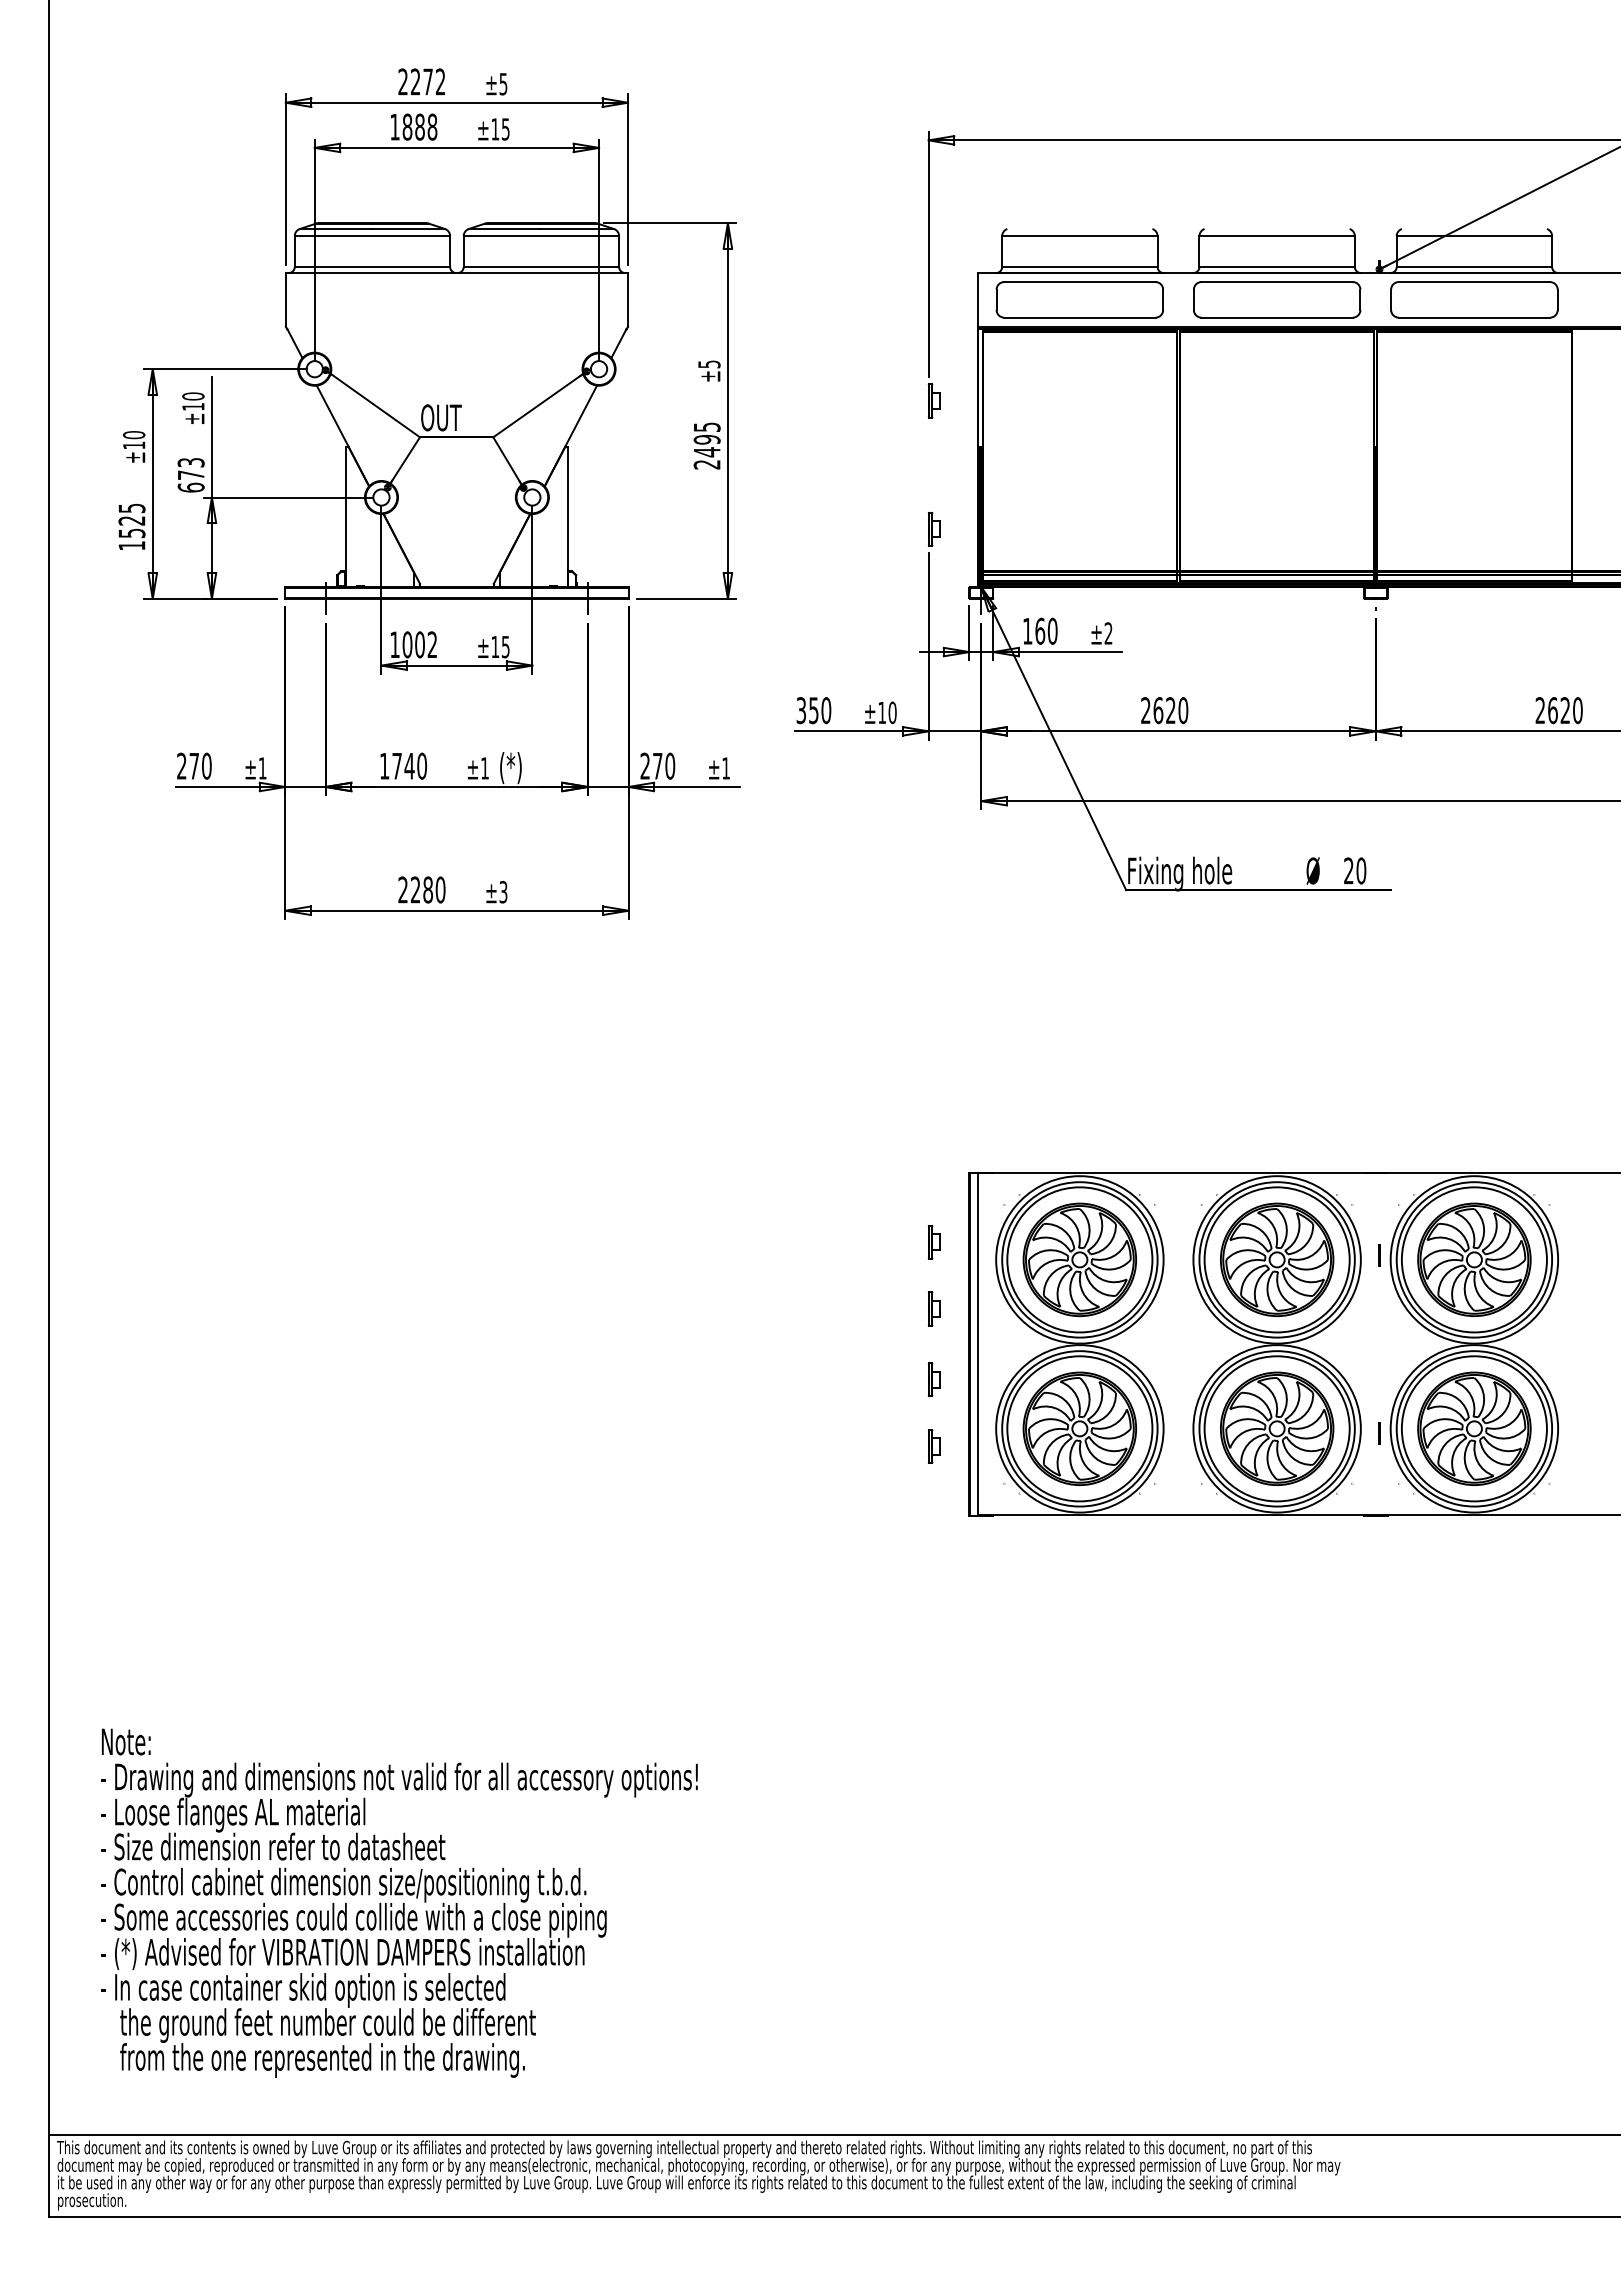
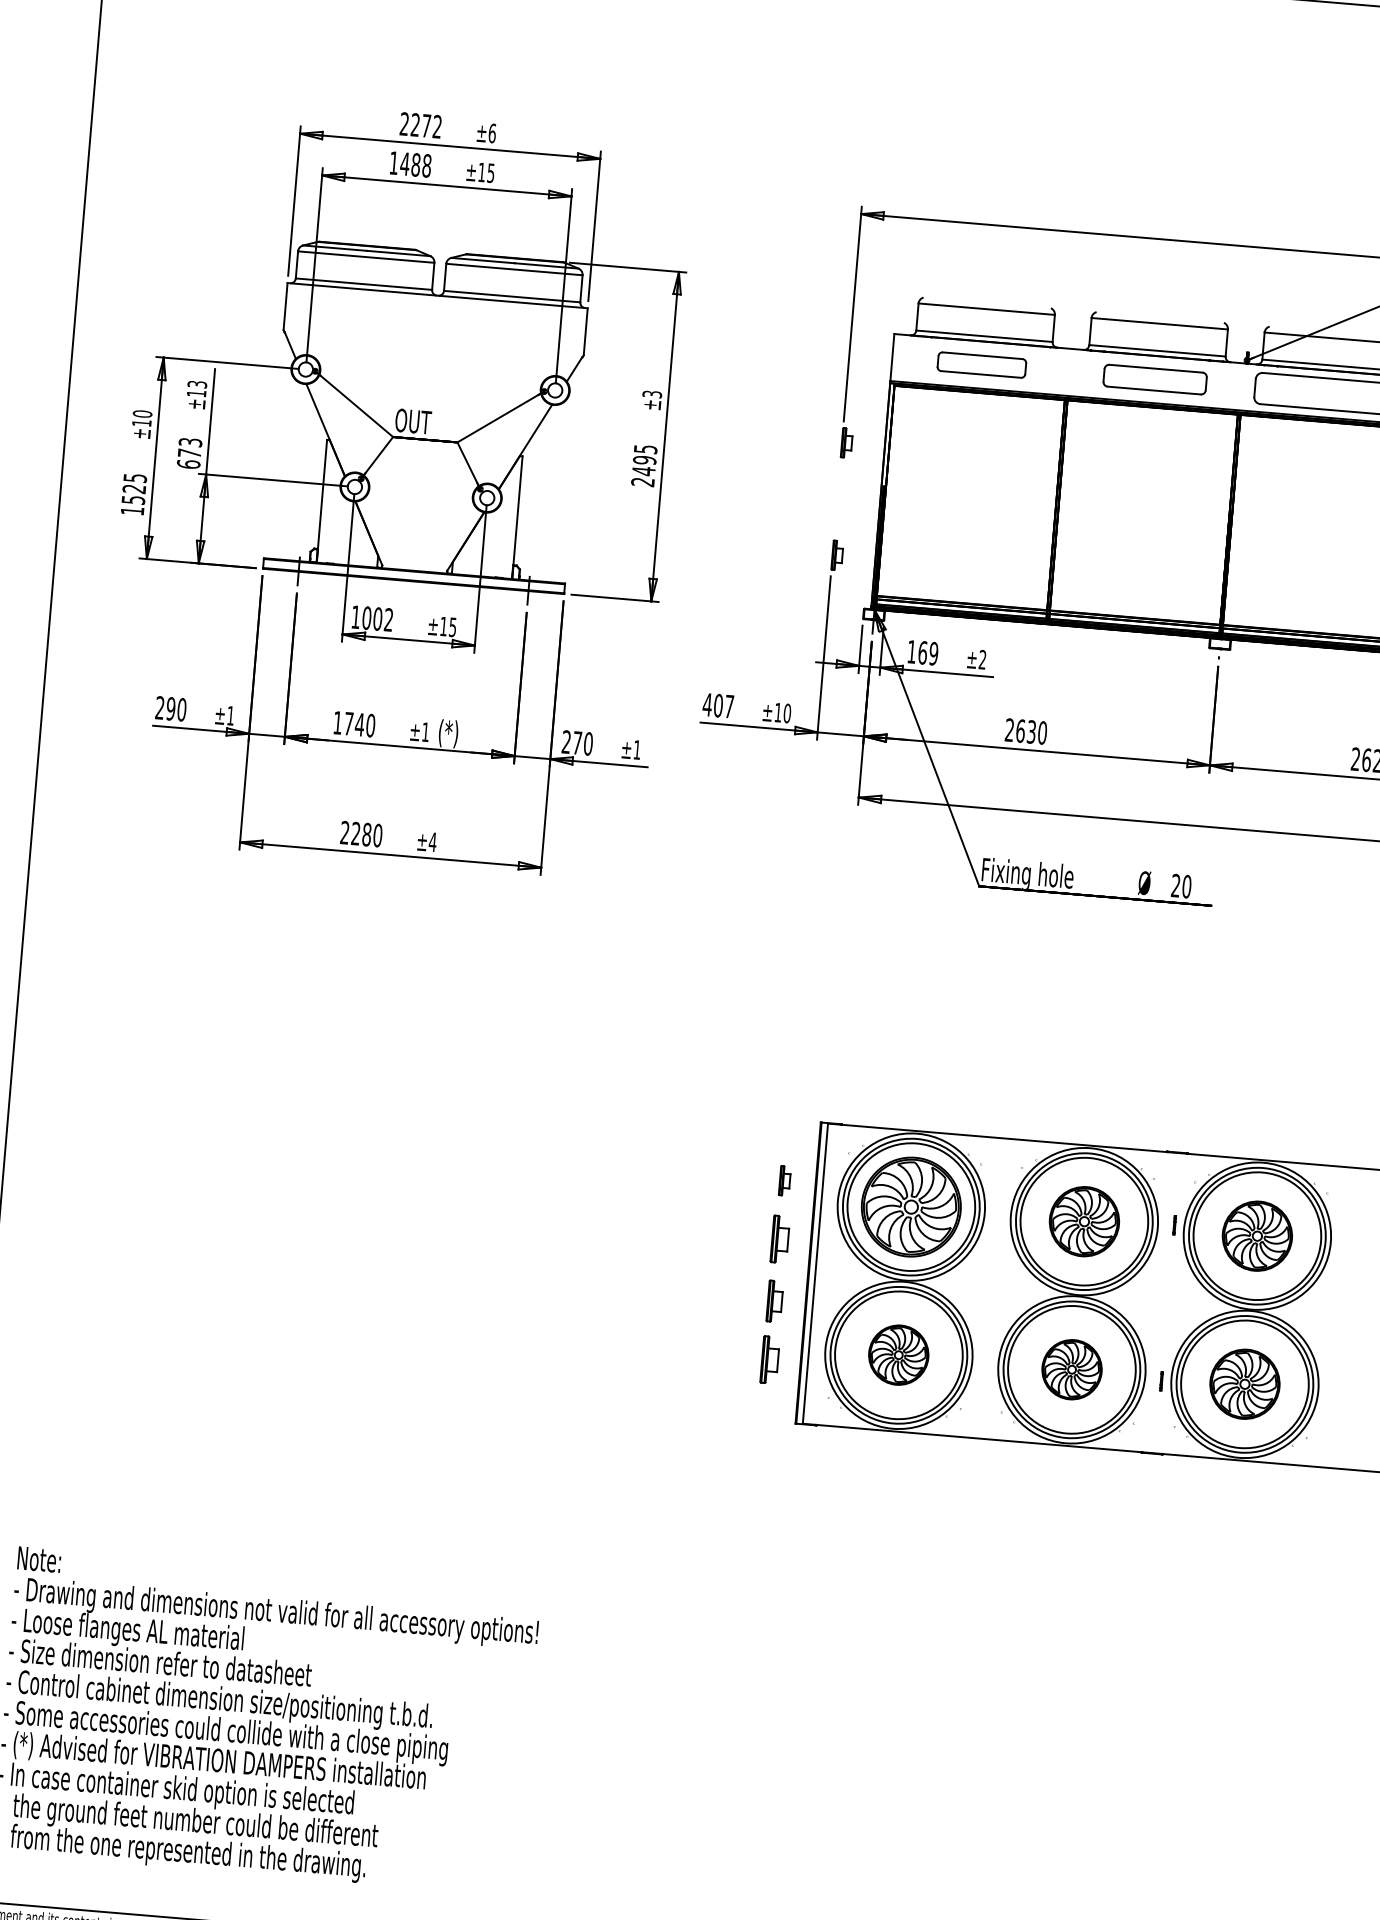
text: (503, 83) -> (492, 132), ±5 -> ±6
text: (407, 126) -> (405, 163), 1888 -> 1488
part: (1079, 299) -> (981, 364), size x0.6
part: (1277, 299) -> (1155, 379), size x0.7
text: (708, 363) -> (651, 393), ±5 -> ±3
text: (193, 396) -> (197, 384), ±10 -> ±13
text: (1052, 631) -> (933, 653), 160 -> 169
text: (813, 710) -> (718, 705), 350 -> 407
text: (1170, 710) -> (1031, 731), 2620 -> 2630
text: (194, 765) -> (171, 708), 270 -> 290
text: (503, 892) -> (432, 842), ±3 -> ±4
part: (1277, 1259) -> (1084, 1221), size x0.7
part: (1474, 1259) -> (1257, 1235), size x0.7
part: (933, 1308) -> (779, 1238), size x1.6
part: (933, 1379) -> (774, 1301), size x1.4
part: (1079, 1428) -> (898, 1354), size x0.6
part: (1277, 1428) -> (1072, 1369), size x0.6
part: (1474, 1428) -> (1245, 1384), size x0.7
part: (933, 1446) -> (769, 1360), size x1.6

